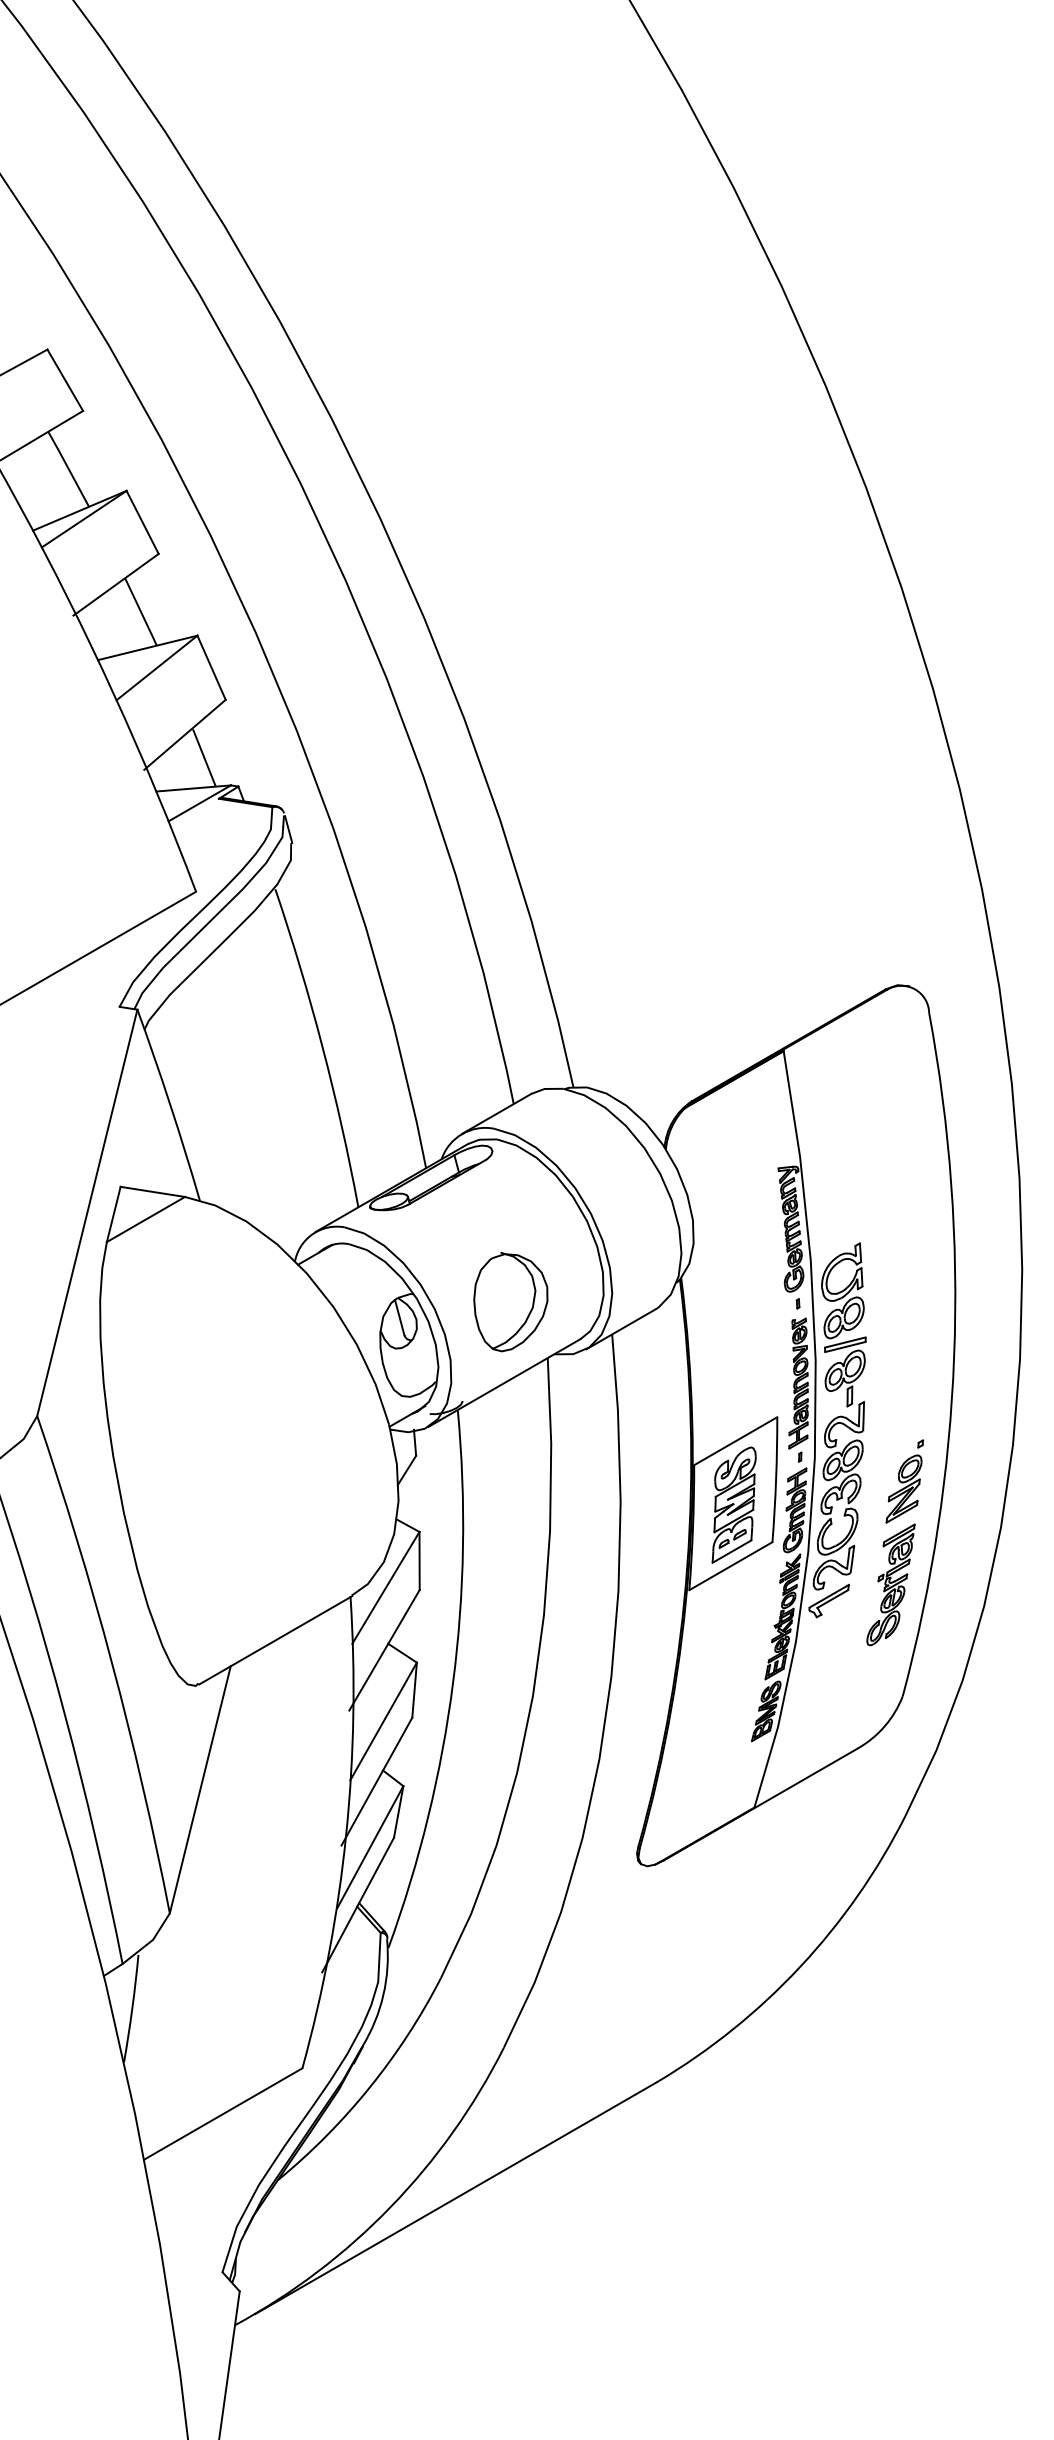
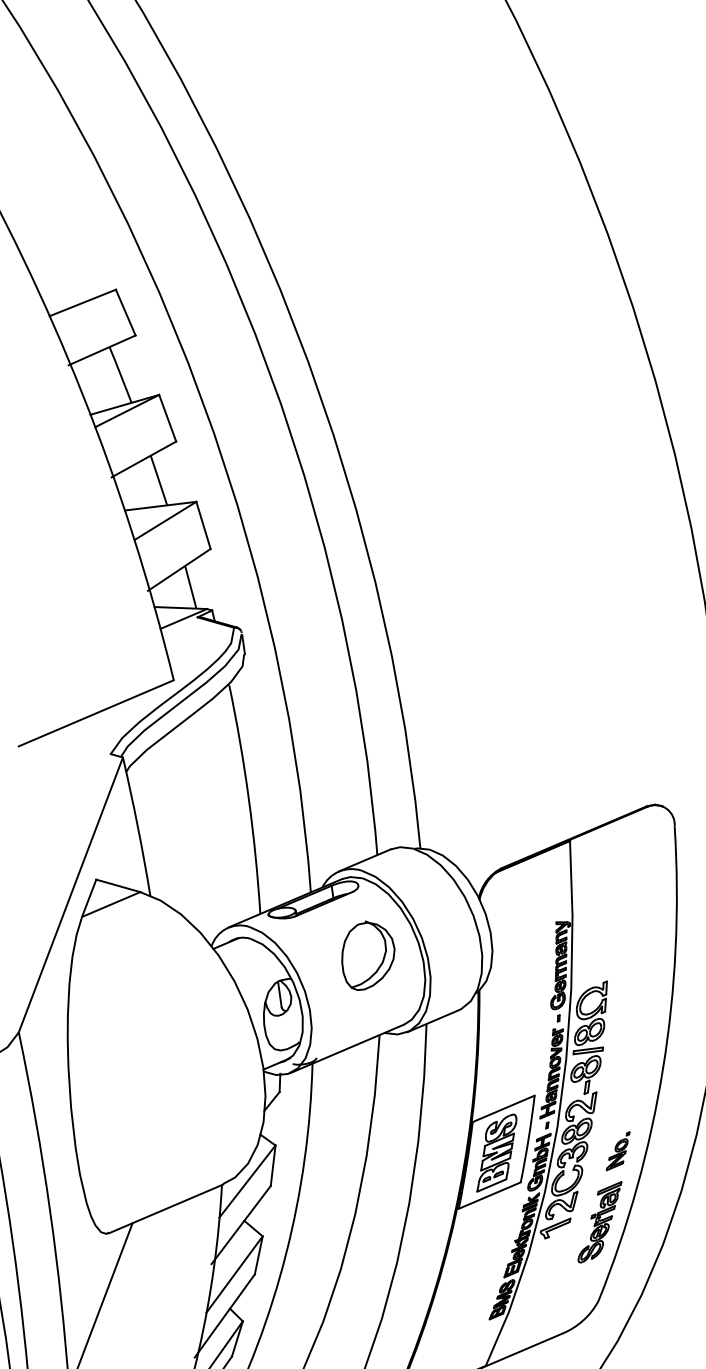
part: (510, 1301) -> (367, 956), moved
part: (904, 1481) -> (617, 1151), size x0.7

